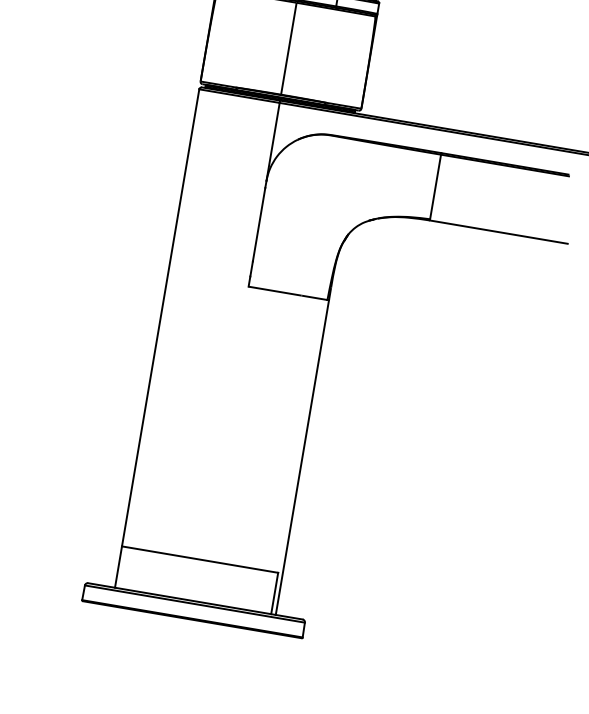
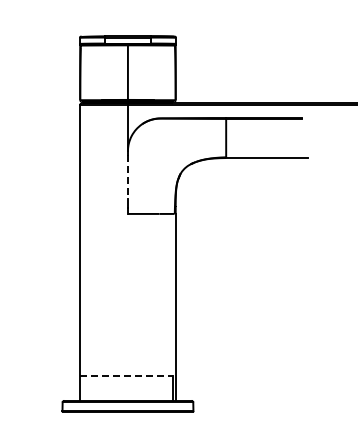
line: (258, 225) -> (127, 177), solid -> dashed
line: (201, 560) -> (127, 376), solid -> dashed

